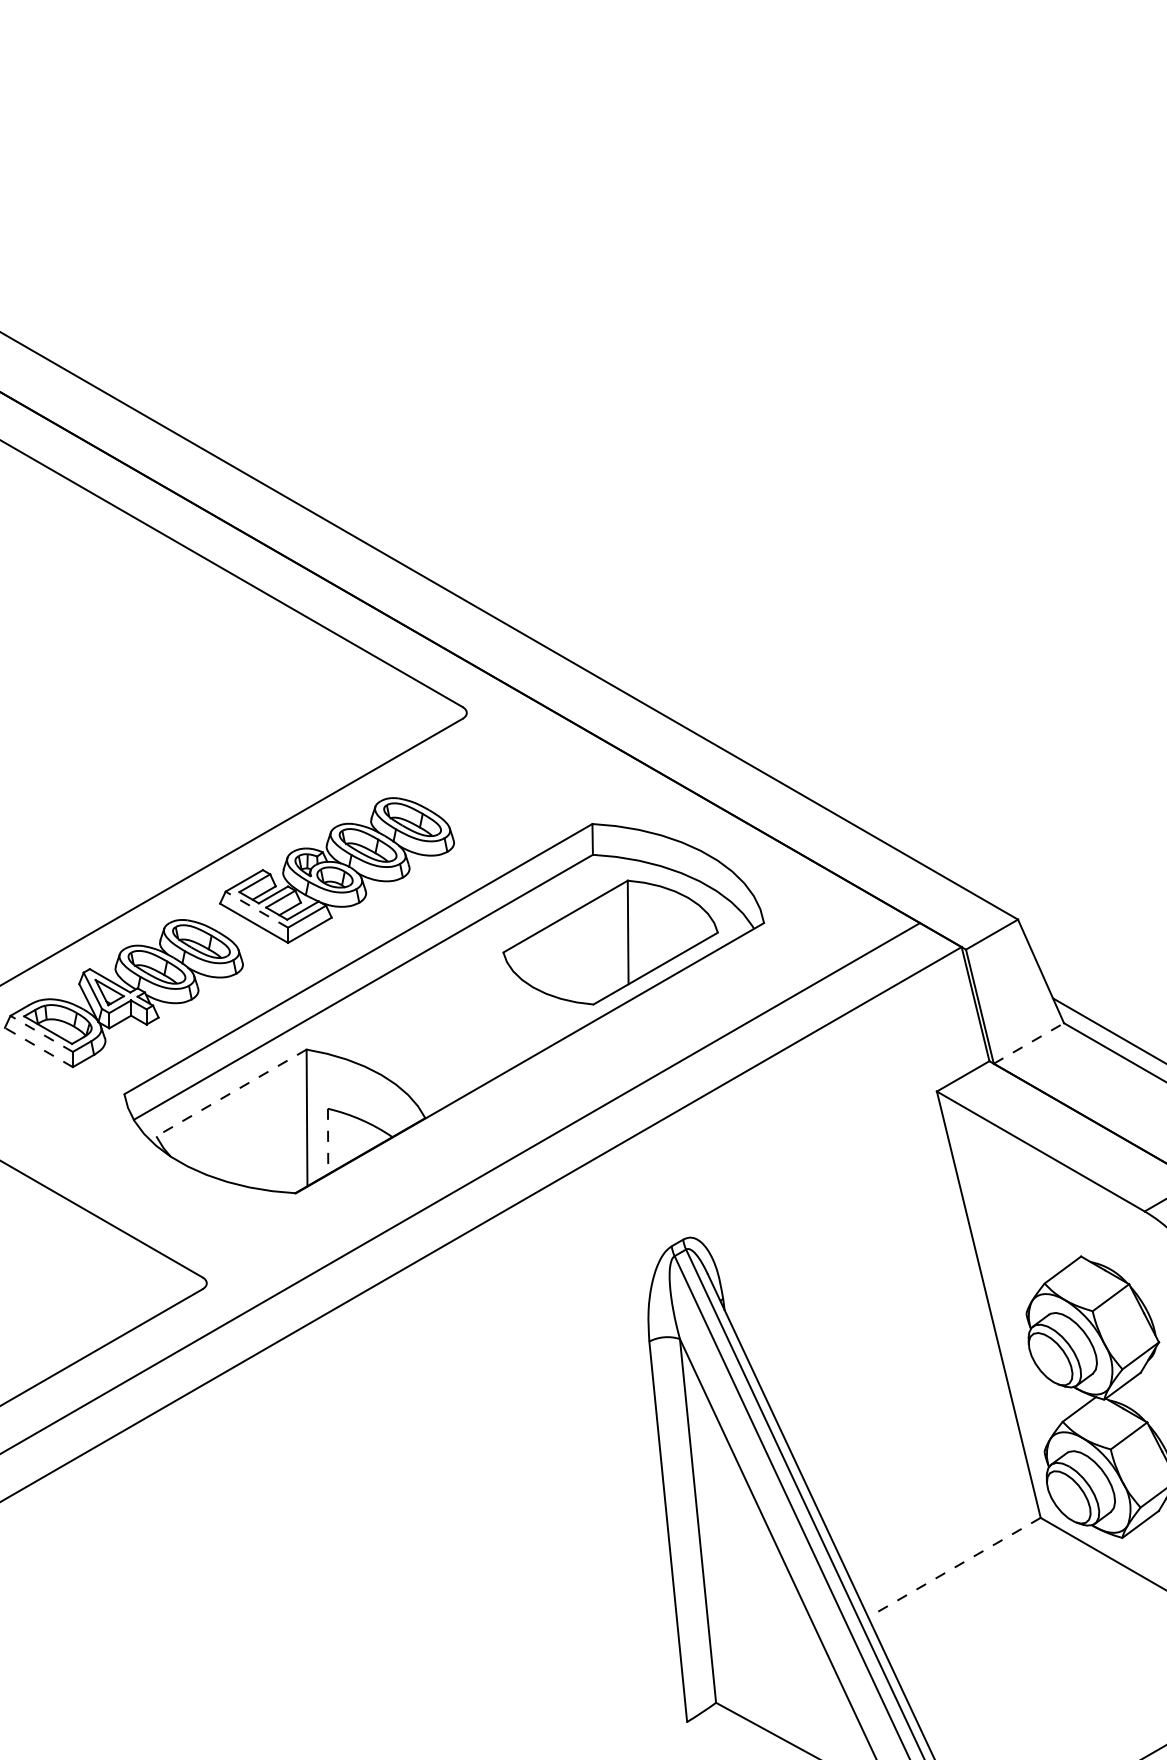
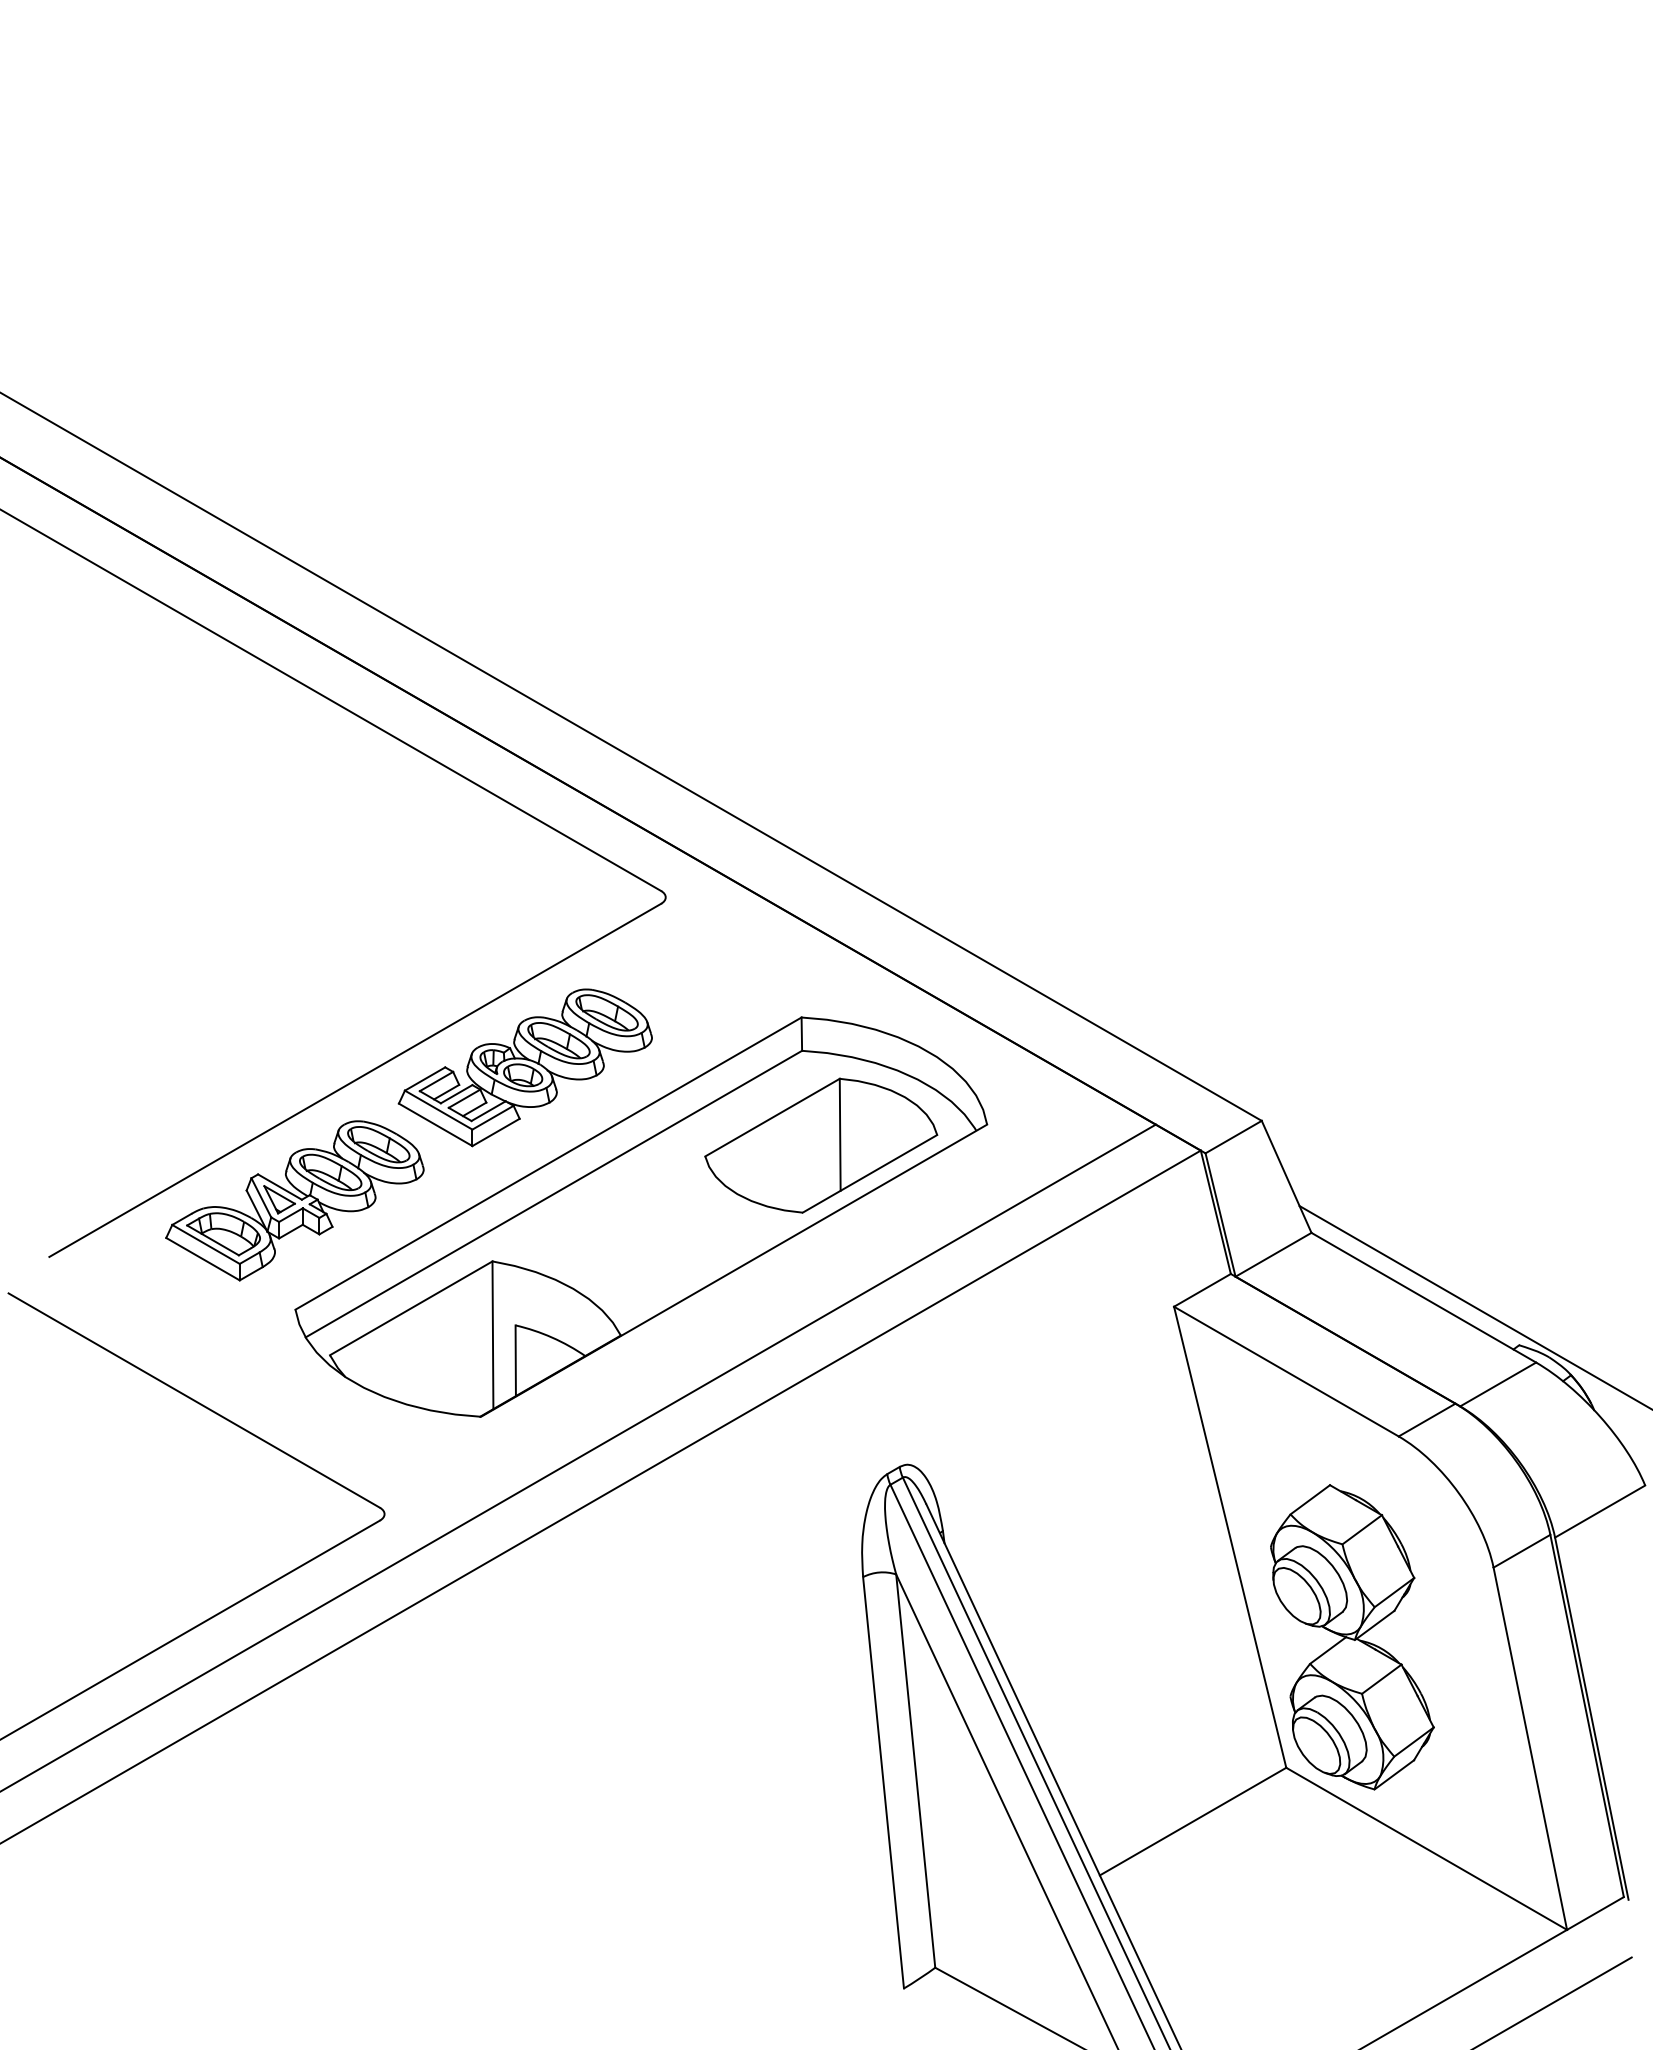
line: (256, 910) -> (438, 1110), dashed -> solid
line: (42, 1033) -> (206, 1244), dashed -> solid
line: (1028, 1043) -> (1273, 1254), dashed -> solid
line: (38, 1046) -> (202, 1258), dashed -> solid
line: (231, 1093) -> (411, 1308), dashed -> solid
line: (327, 1142) -> (515, 1361), dashed -> solid
line: (954, 1567) -> (1193, 1821), dashed -> solid

